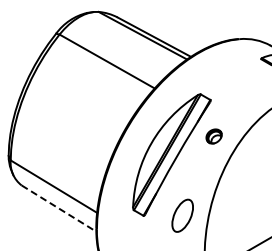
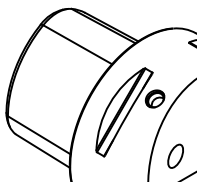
part: (213, 136) -> (154, 98), size x1.67
line: (59, 208) -> (43, 151), dashed -> solid
part: (182, 215) -> (175, 156), moved

